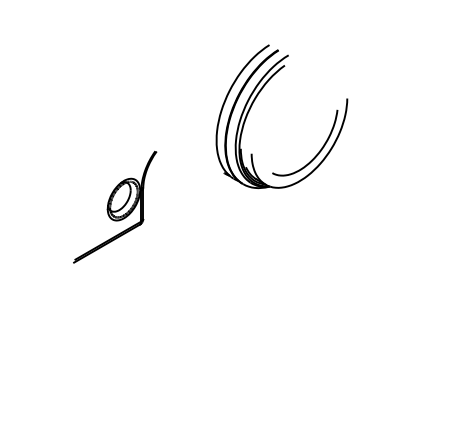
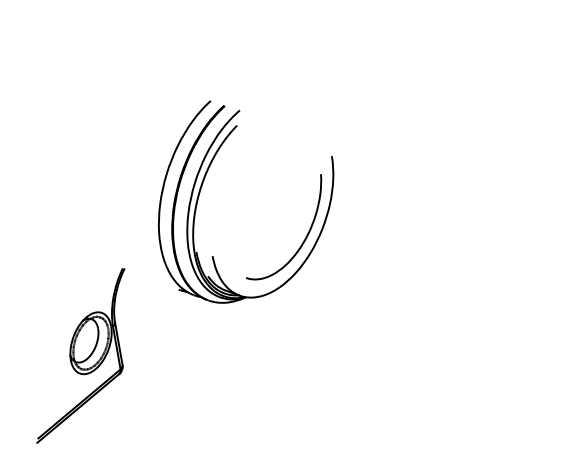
part: (255, 100) -> (204, 181), moved

